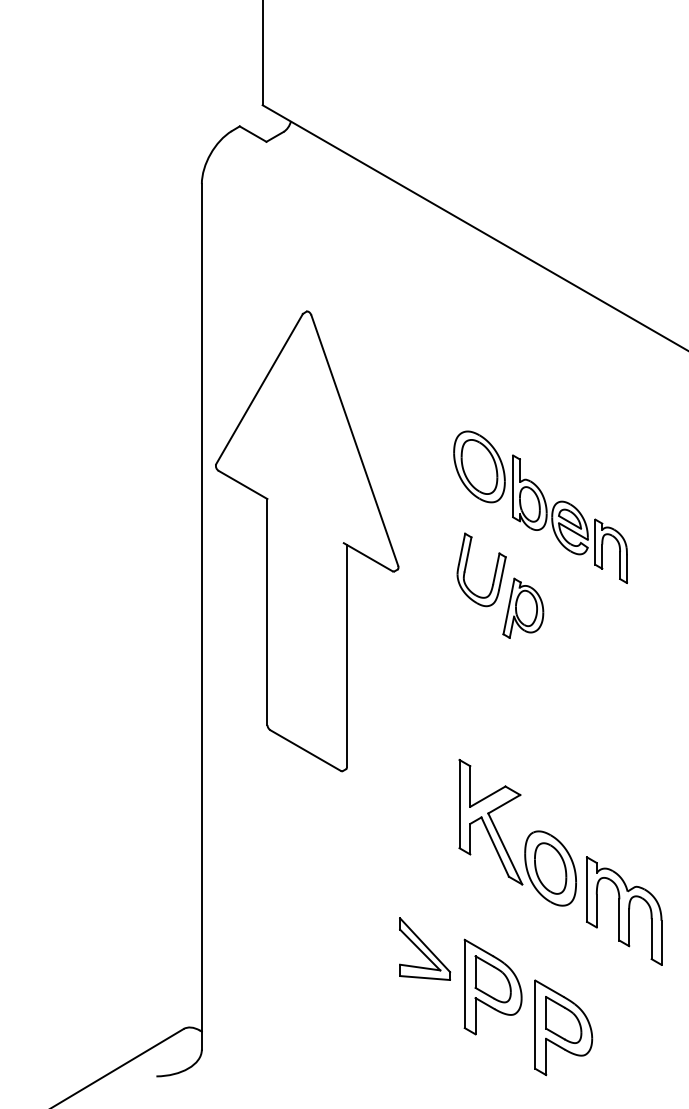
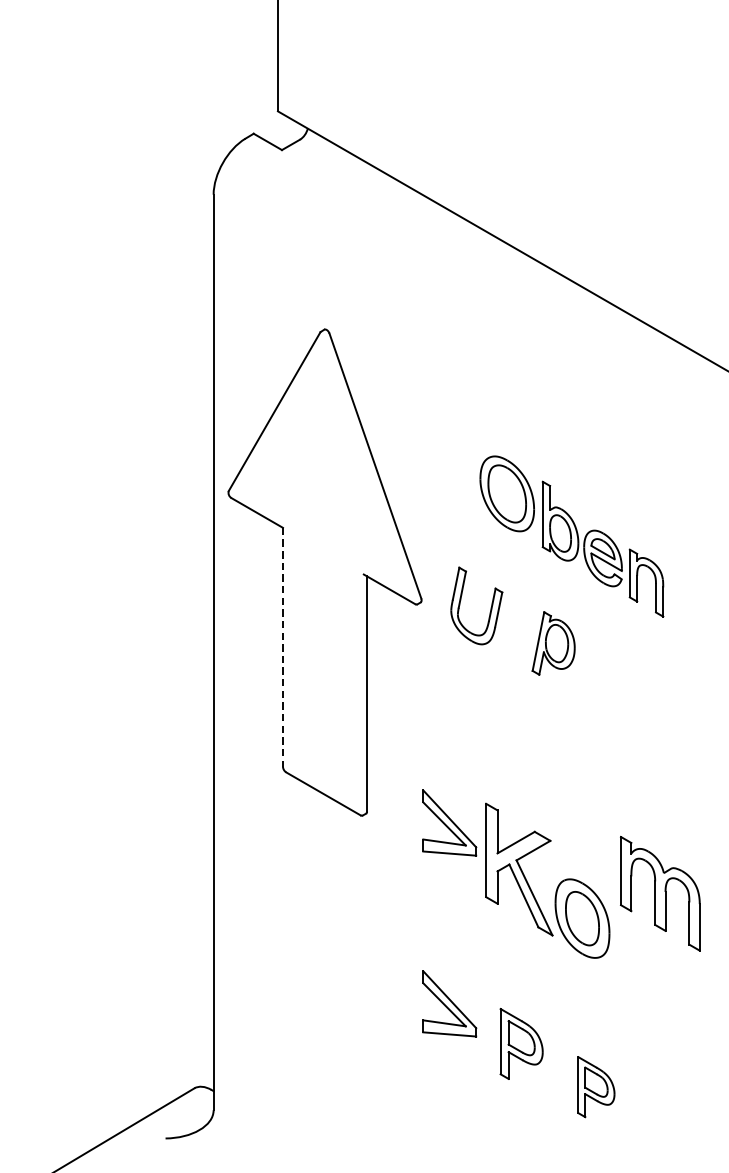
part: (494, 571) -> (490, 607), moved
line: (267, 612) -> (283, 647), solid -> dashed
part: (425, 777) -> (450, 822), added
part: (624, 910) -> (660, 893), moved
part: (492, 986) -> (521, 1043), size x0.7
part: (563, 1027) -> (596, 1086), size x0.6

